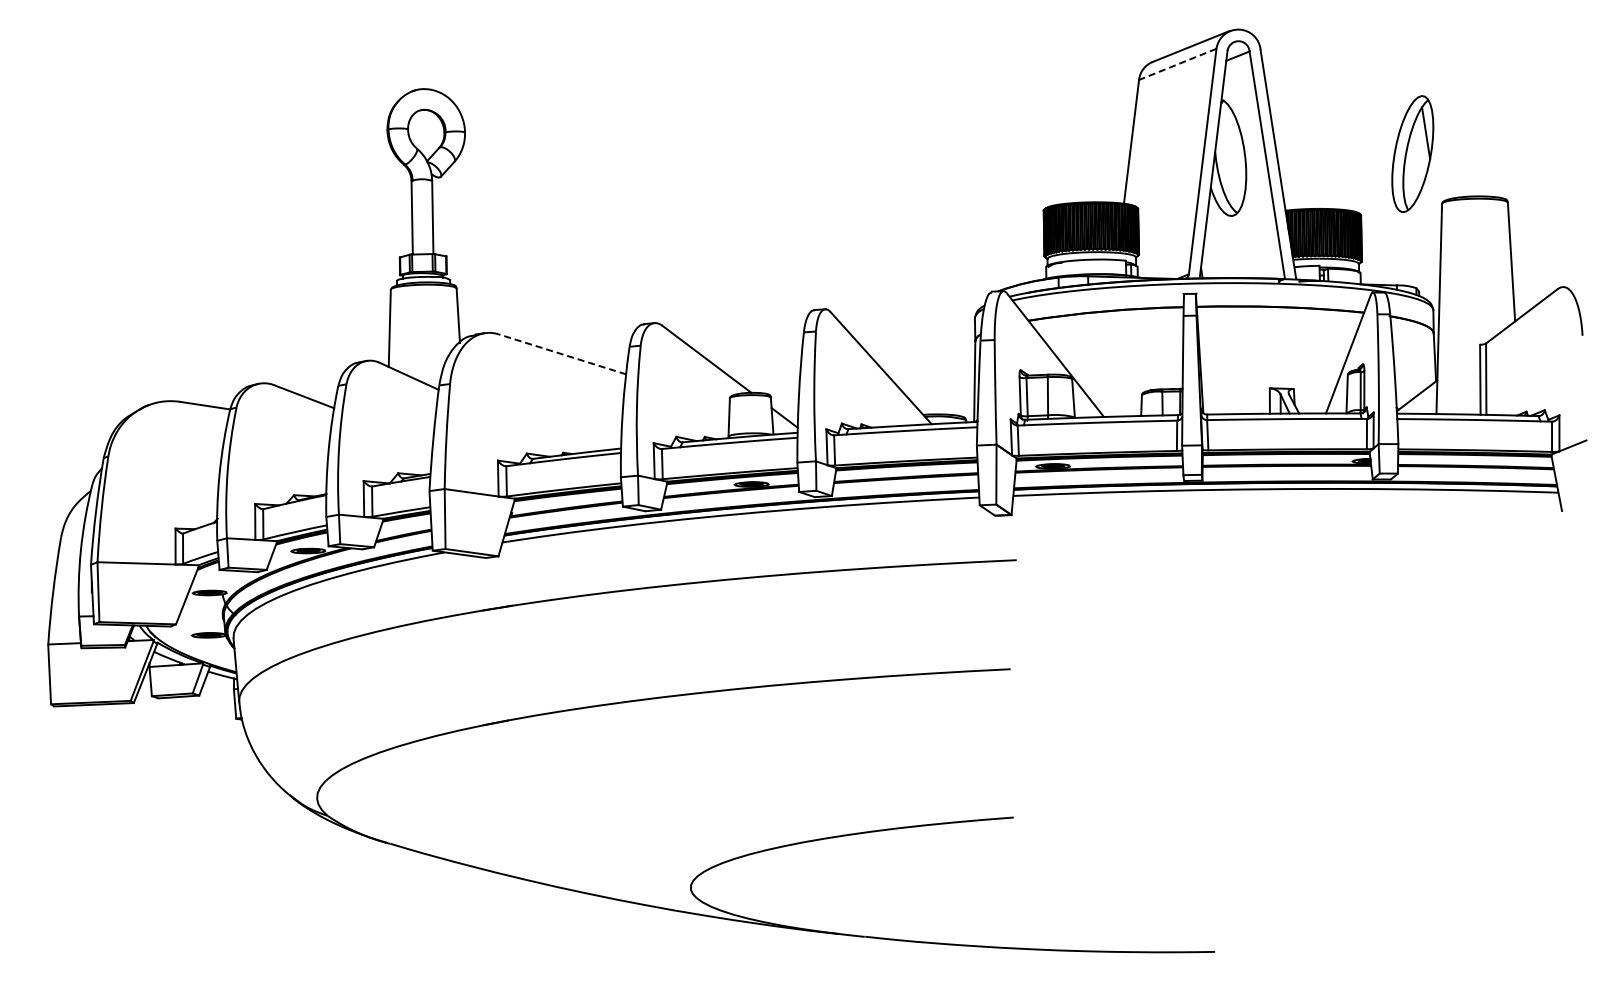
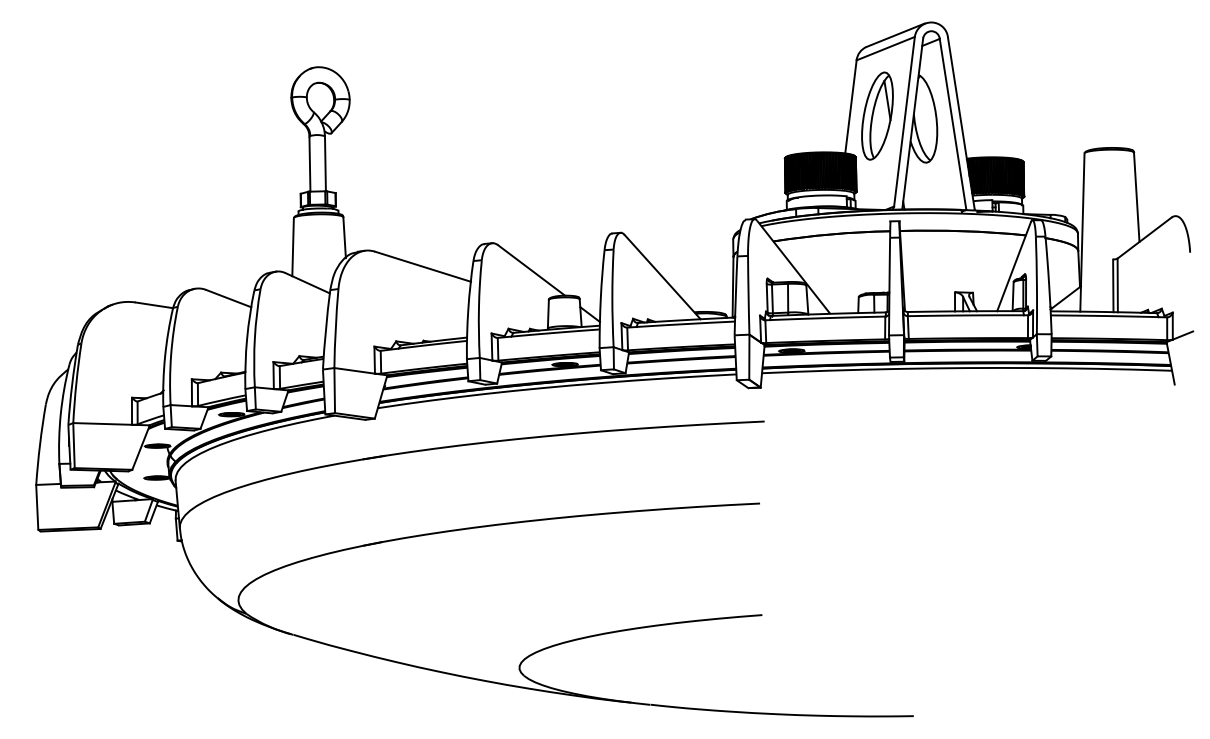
line: (1177, 64) -> (885, 48), dashed -> solid
part: (1412, 154) -> (877, 116), moved
line: (562, 354) -> (422, 266), dashed -> solid

